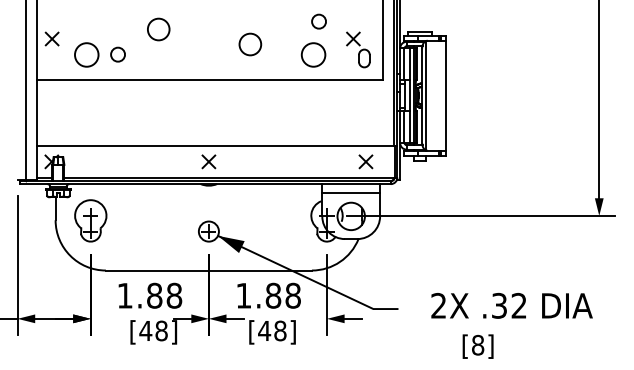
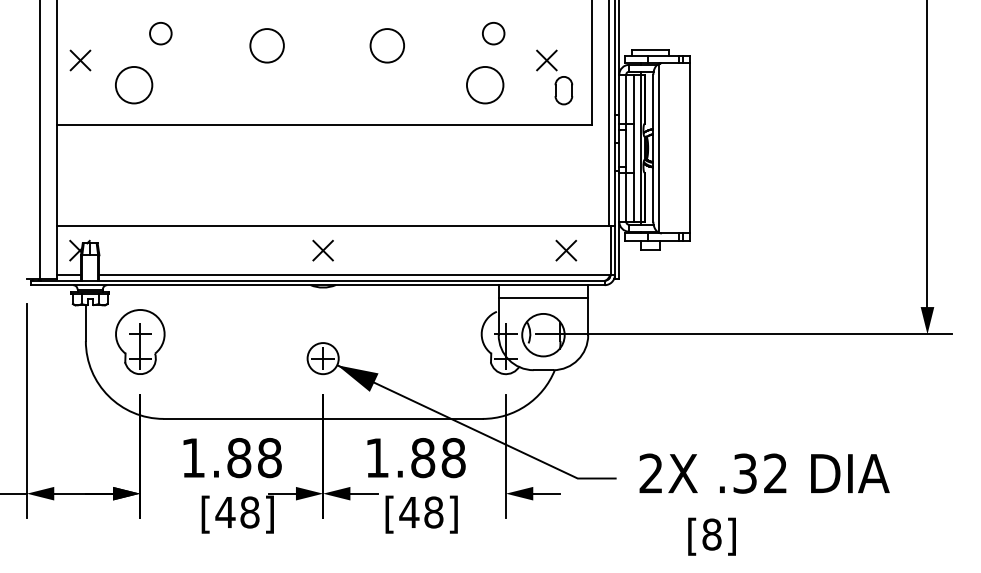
circle: (158, 29) -> (266, 45), moved
circle: (250, 44) -> (387, 45), moved
circle: (117, 54) -> (159, 33), moved
text: (511, 325) -> (763, 504), moved

